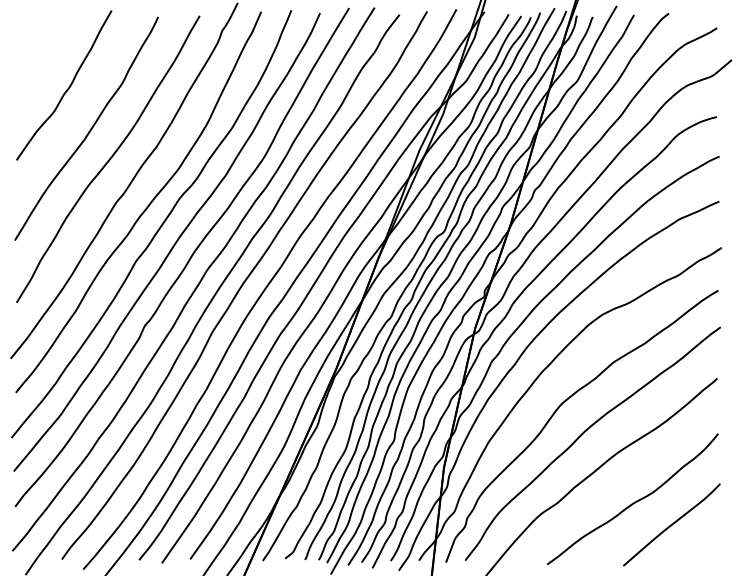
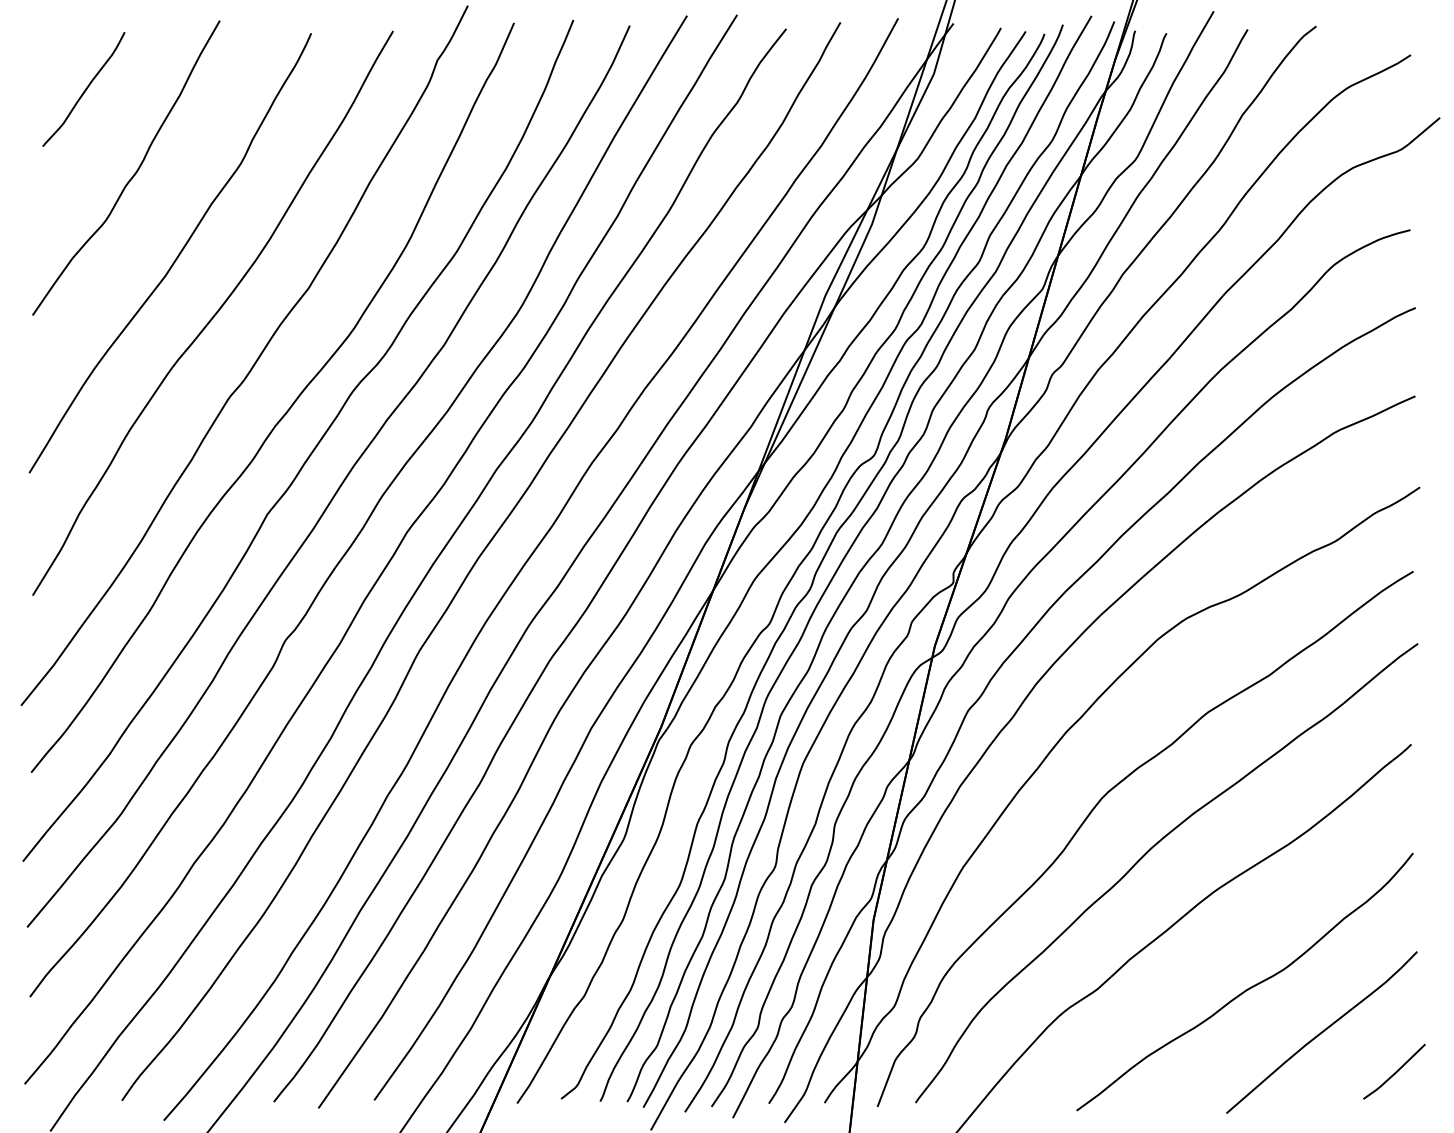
curve: (42, 45) -> (83, 89), added
line: (708, 544) -> (1393, 1071), added

